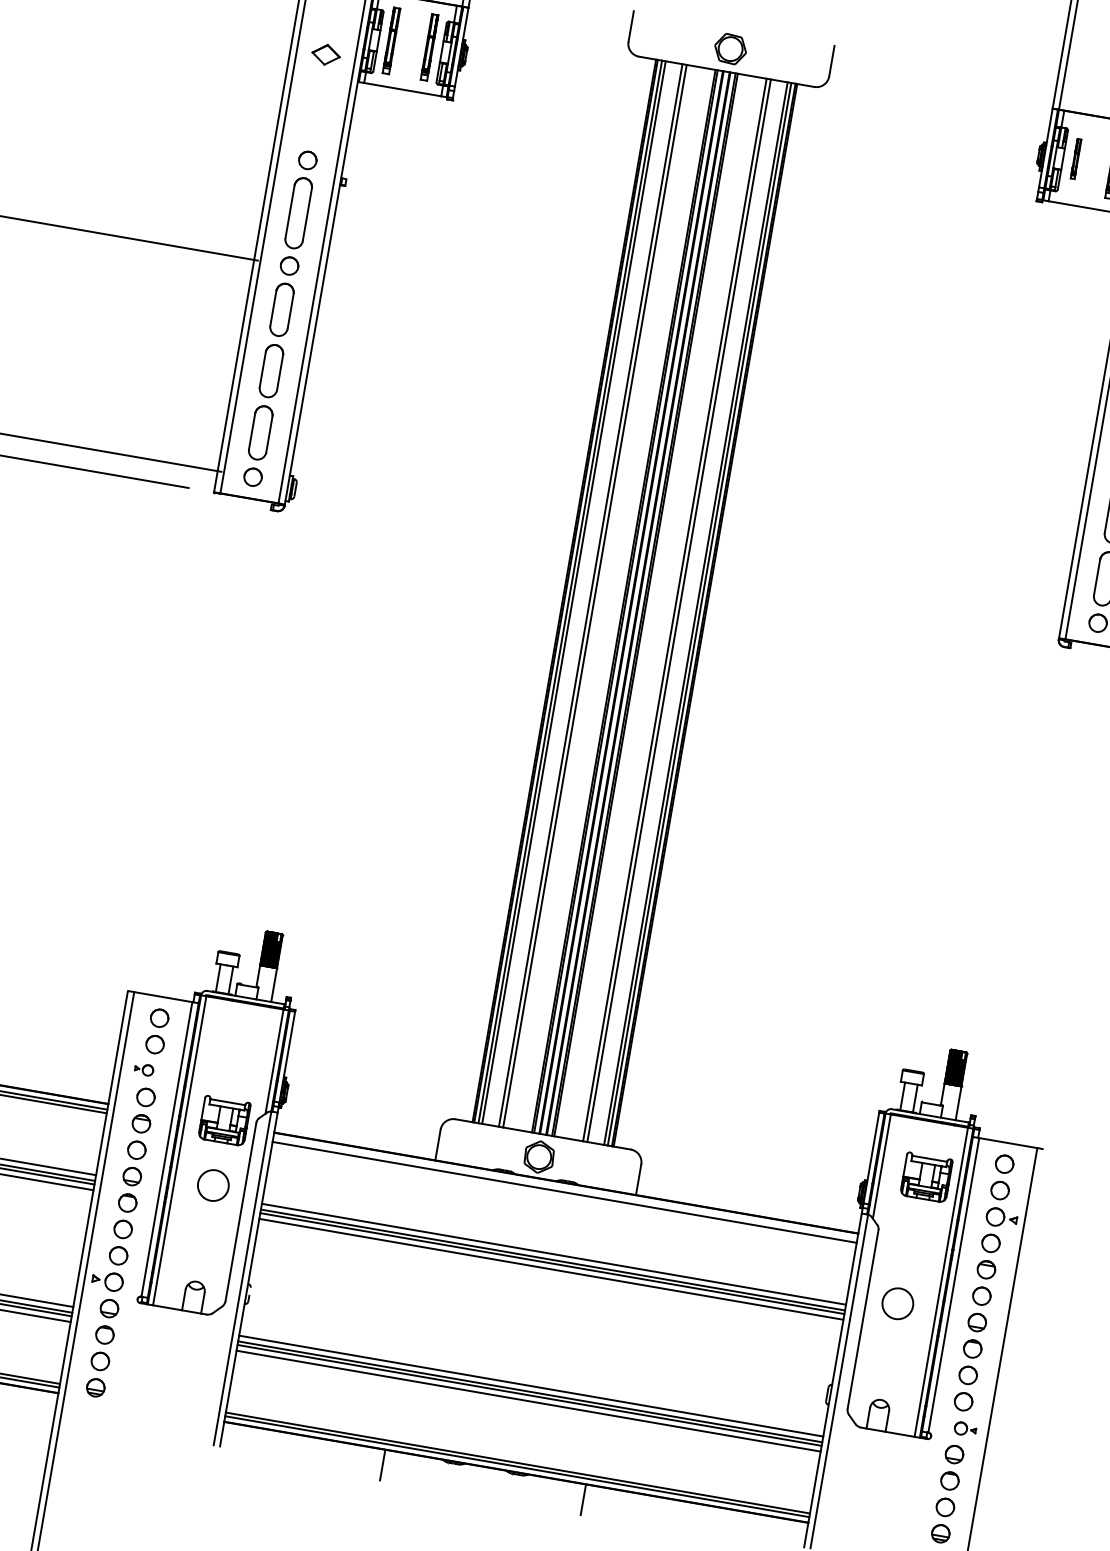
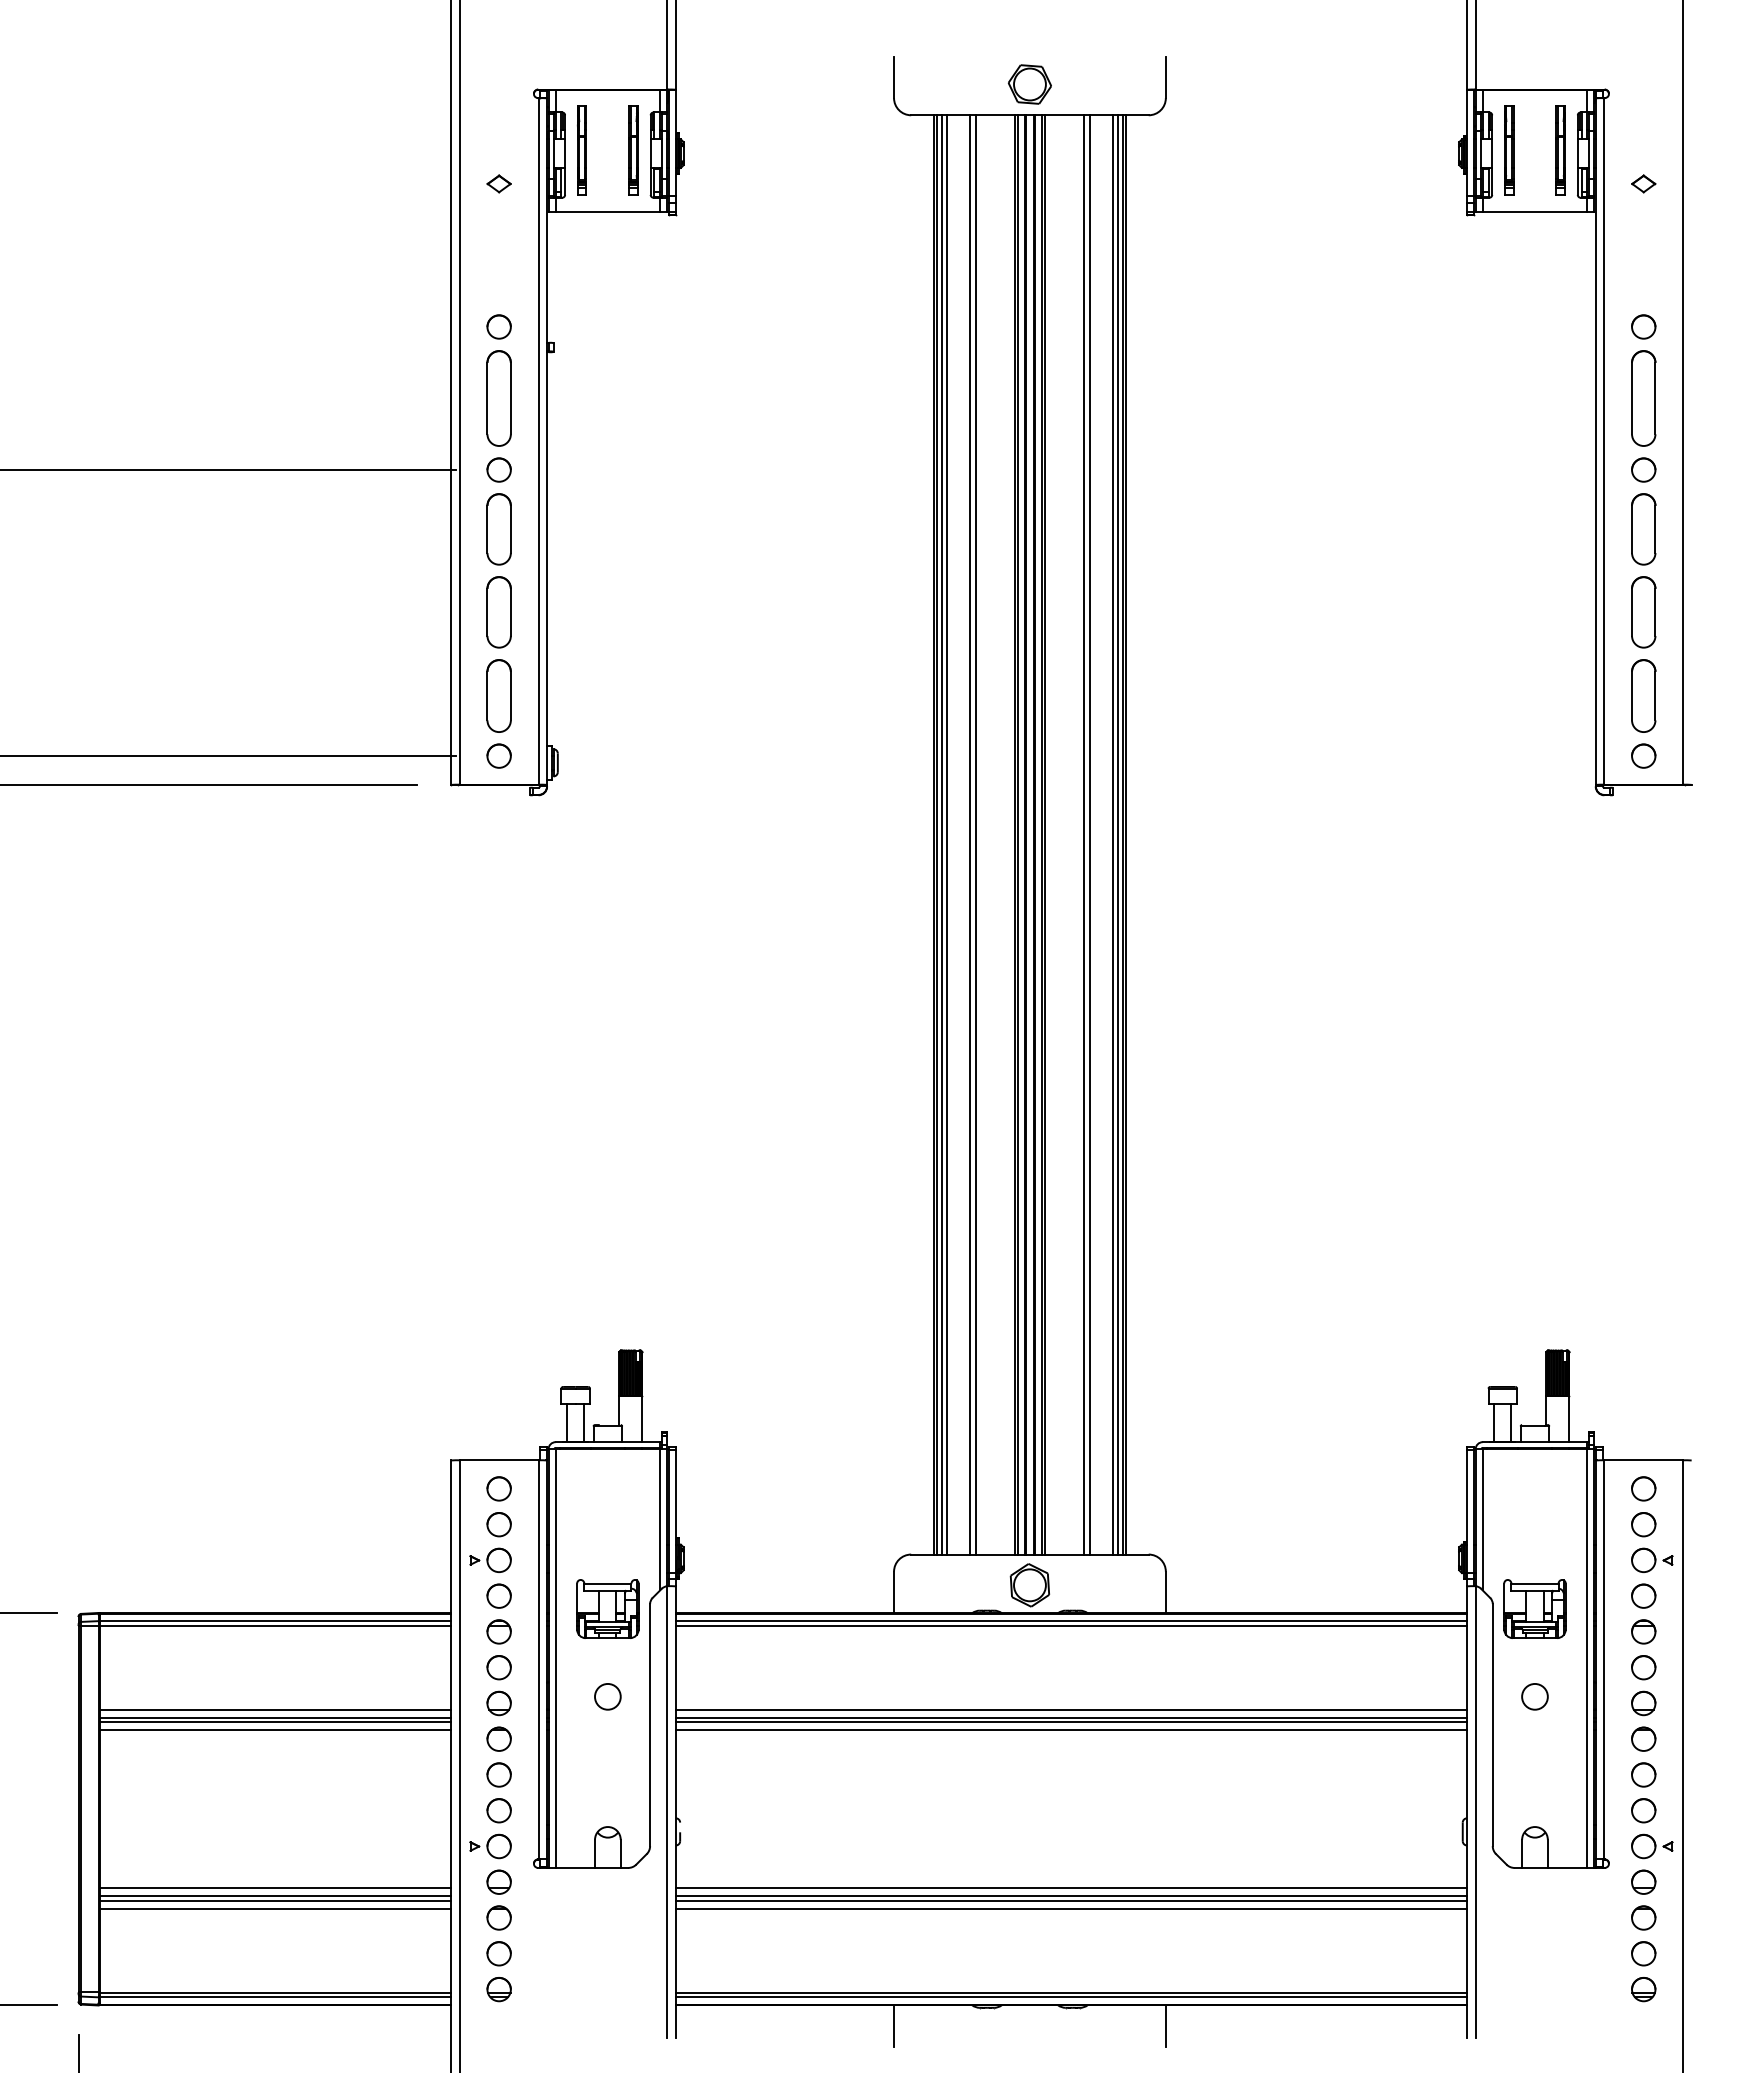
part: (325, 54) -> (498, 183), size x0.62
part: (1076, 158) -> (1509, 150), size x1.67
part: (144, 1069) -> (490, 1559), size x1.67
part: (926, 1176) -> (1534, 1608), moved
circle: (213, 1185) -> (607, 1696), size x0.62
line: (565, 1189) -> (1071, 1621), added
circle: (897, 1303) -> (1534, 1696), size x0.62
part: (965, 1429) -> (1652, 1846), size x1.43

